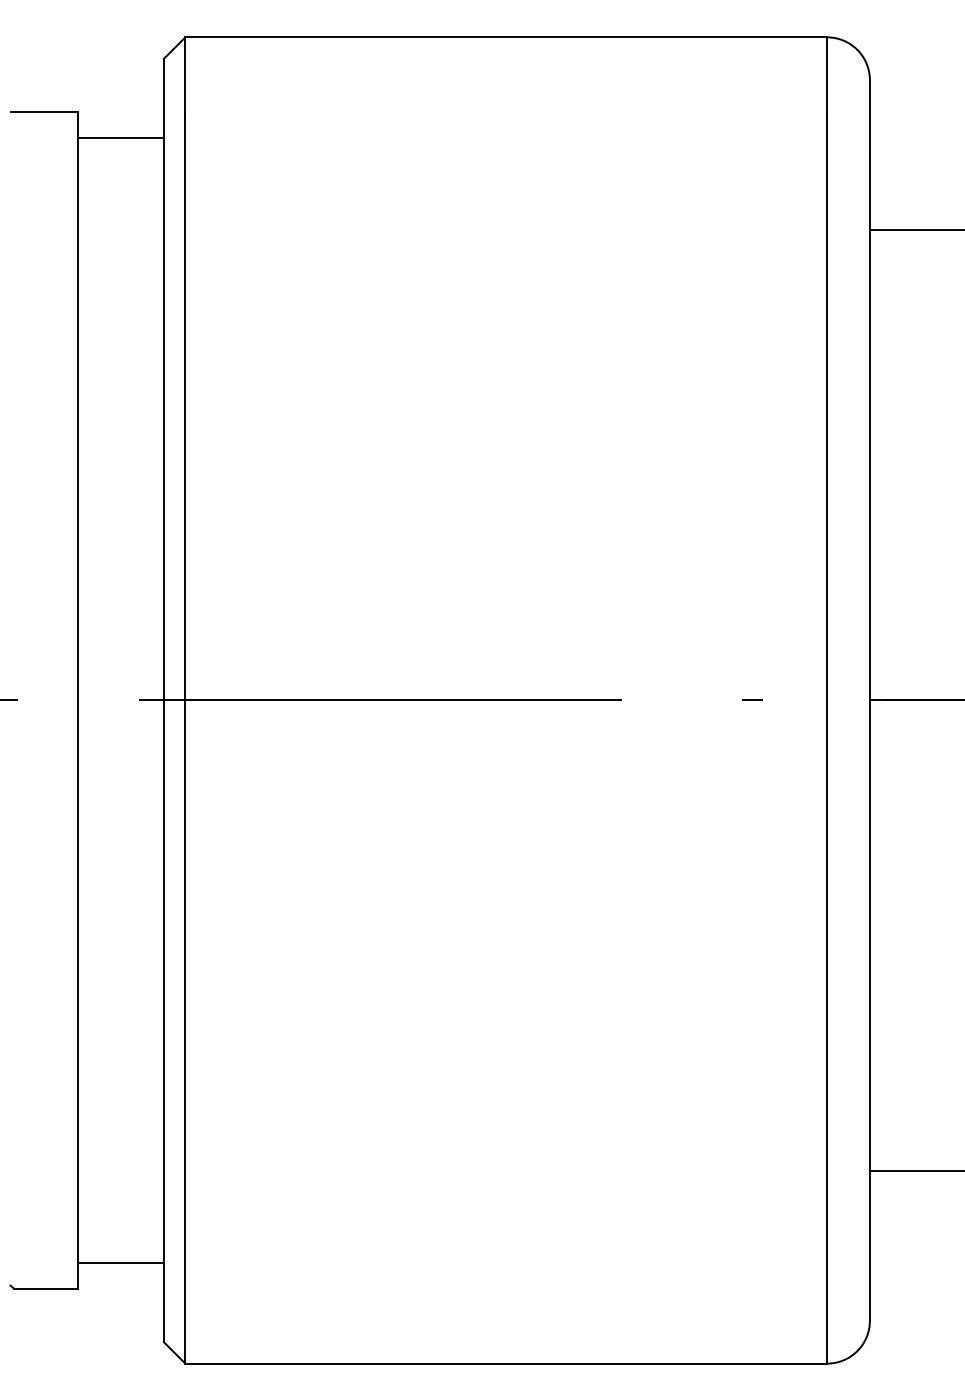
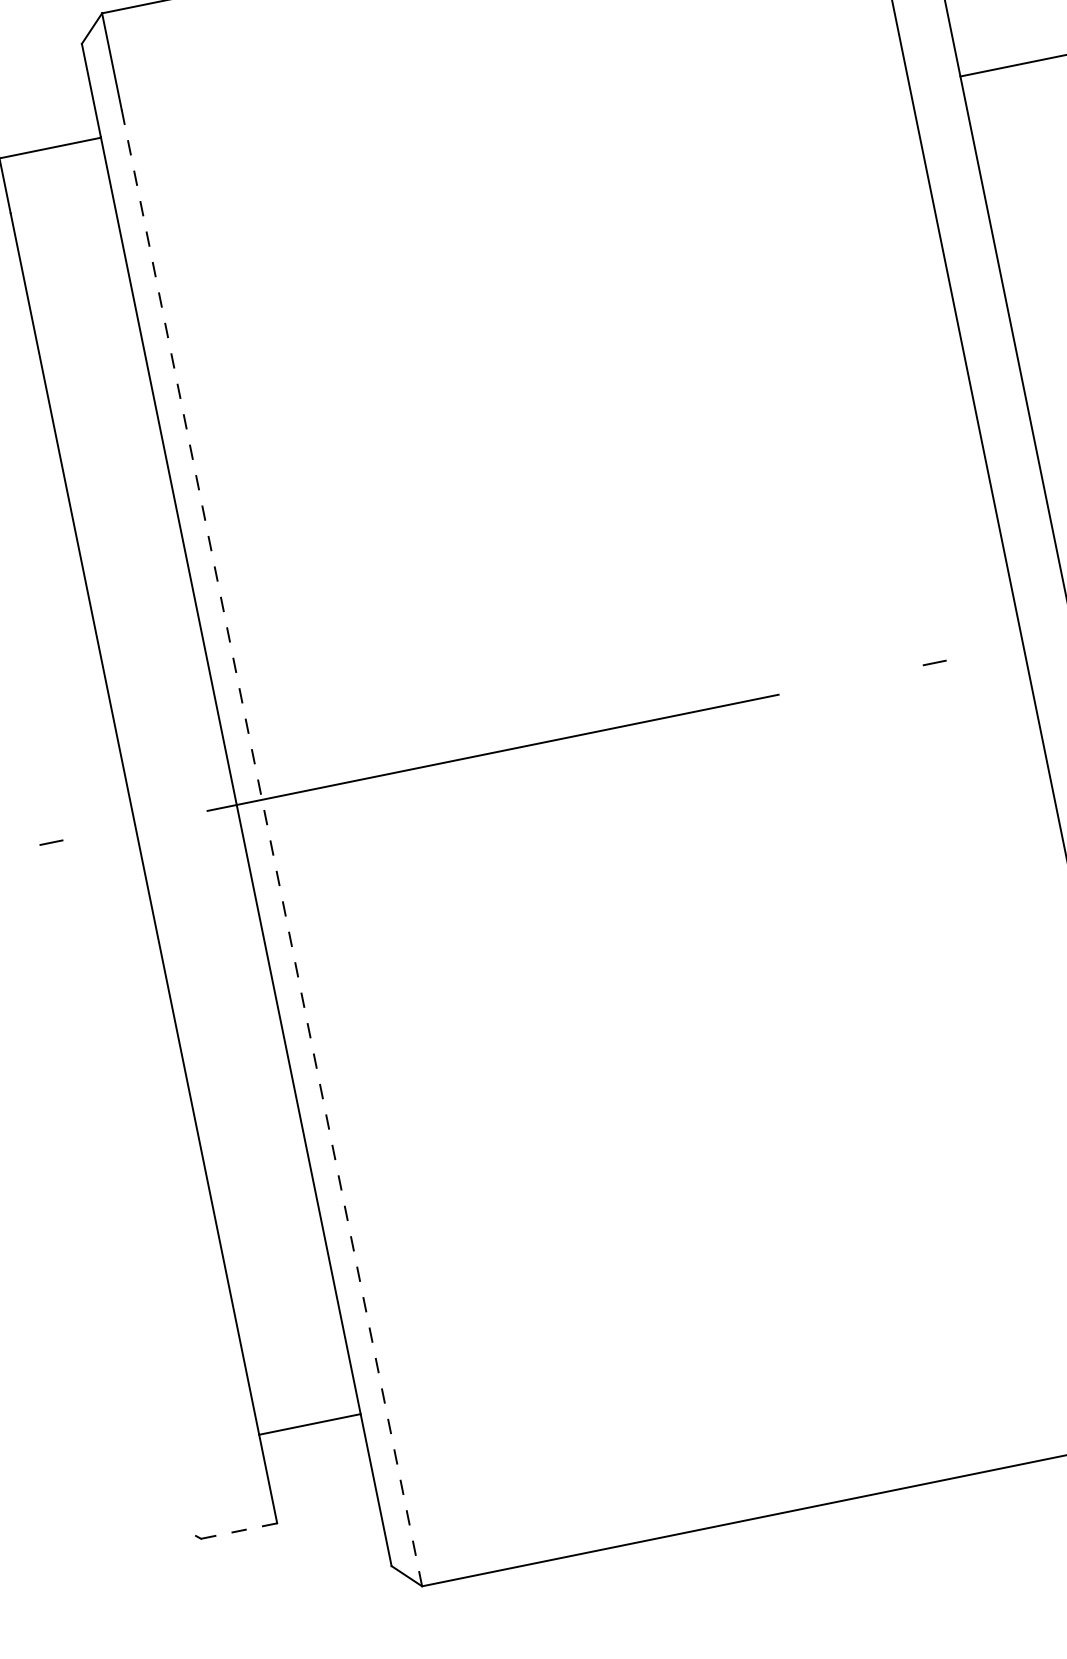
line: (185, 741) -> (272, 848), solid -> dashed
line: (120, 1263) -> (309, 1425), moved
line: (46, 1288) -> (239, 1530), solid -> dashed

